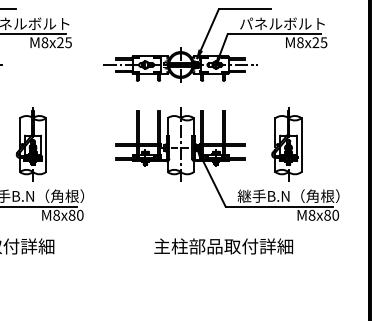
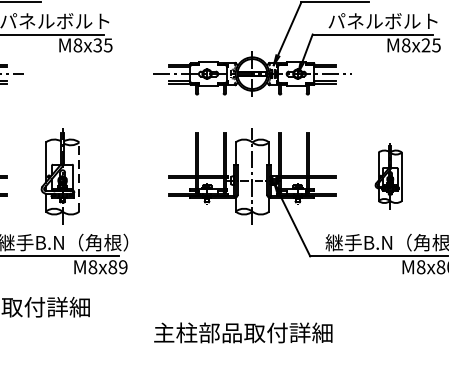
text: (60, 43) -> (97, 46), M8x25 -> M8x35
part: (286, 144) -> (388, 176), size x0.7
line: (46, 145) -> (79, 177), solid -> dashed
text: (80, 215) -> (123, 267), M8x80 -> M8x89
text: (223, 246) -> (243, 332), moved

